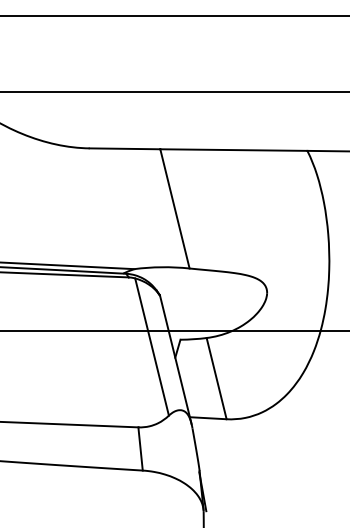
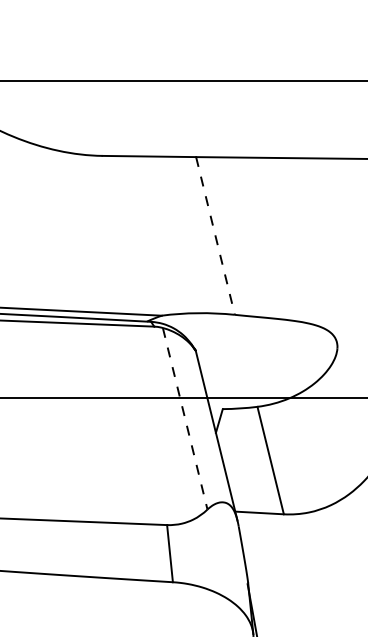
line: (175, 209) -> (216, 236), solid -> dashed
line: (152, 347) -> (185, 419), solid -> dashed

